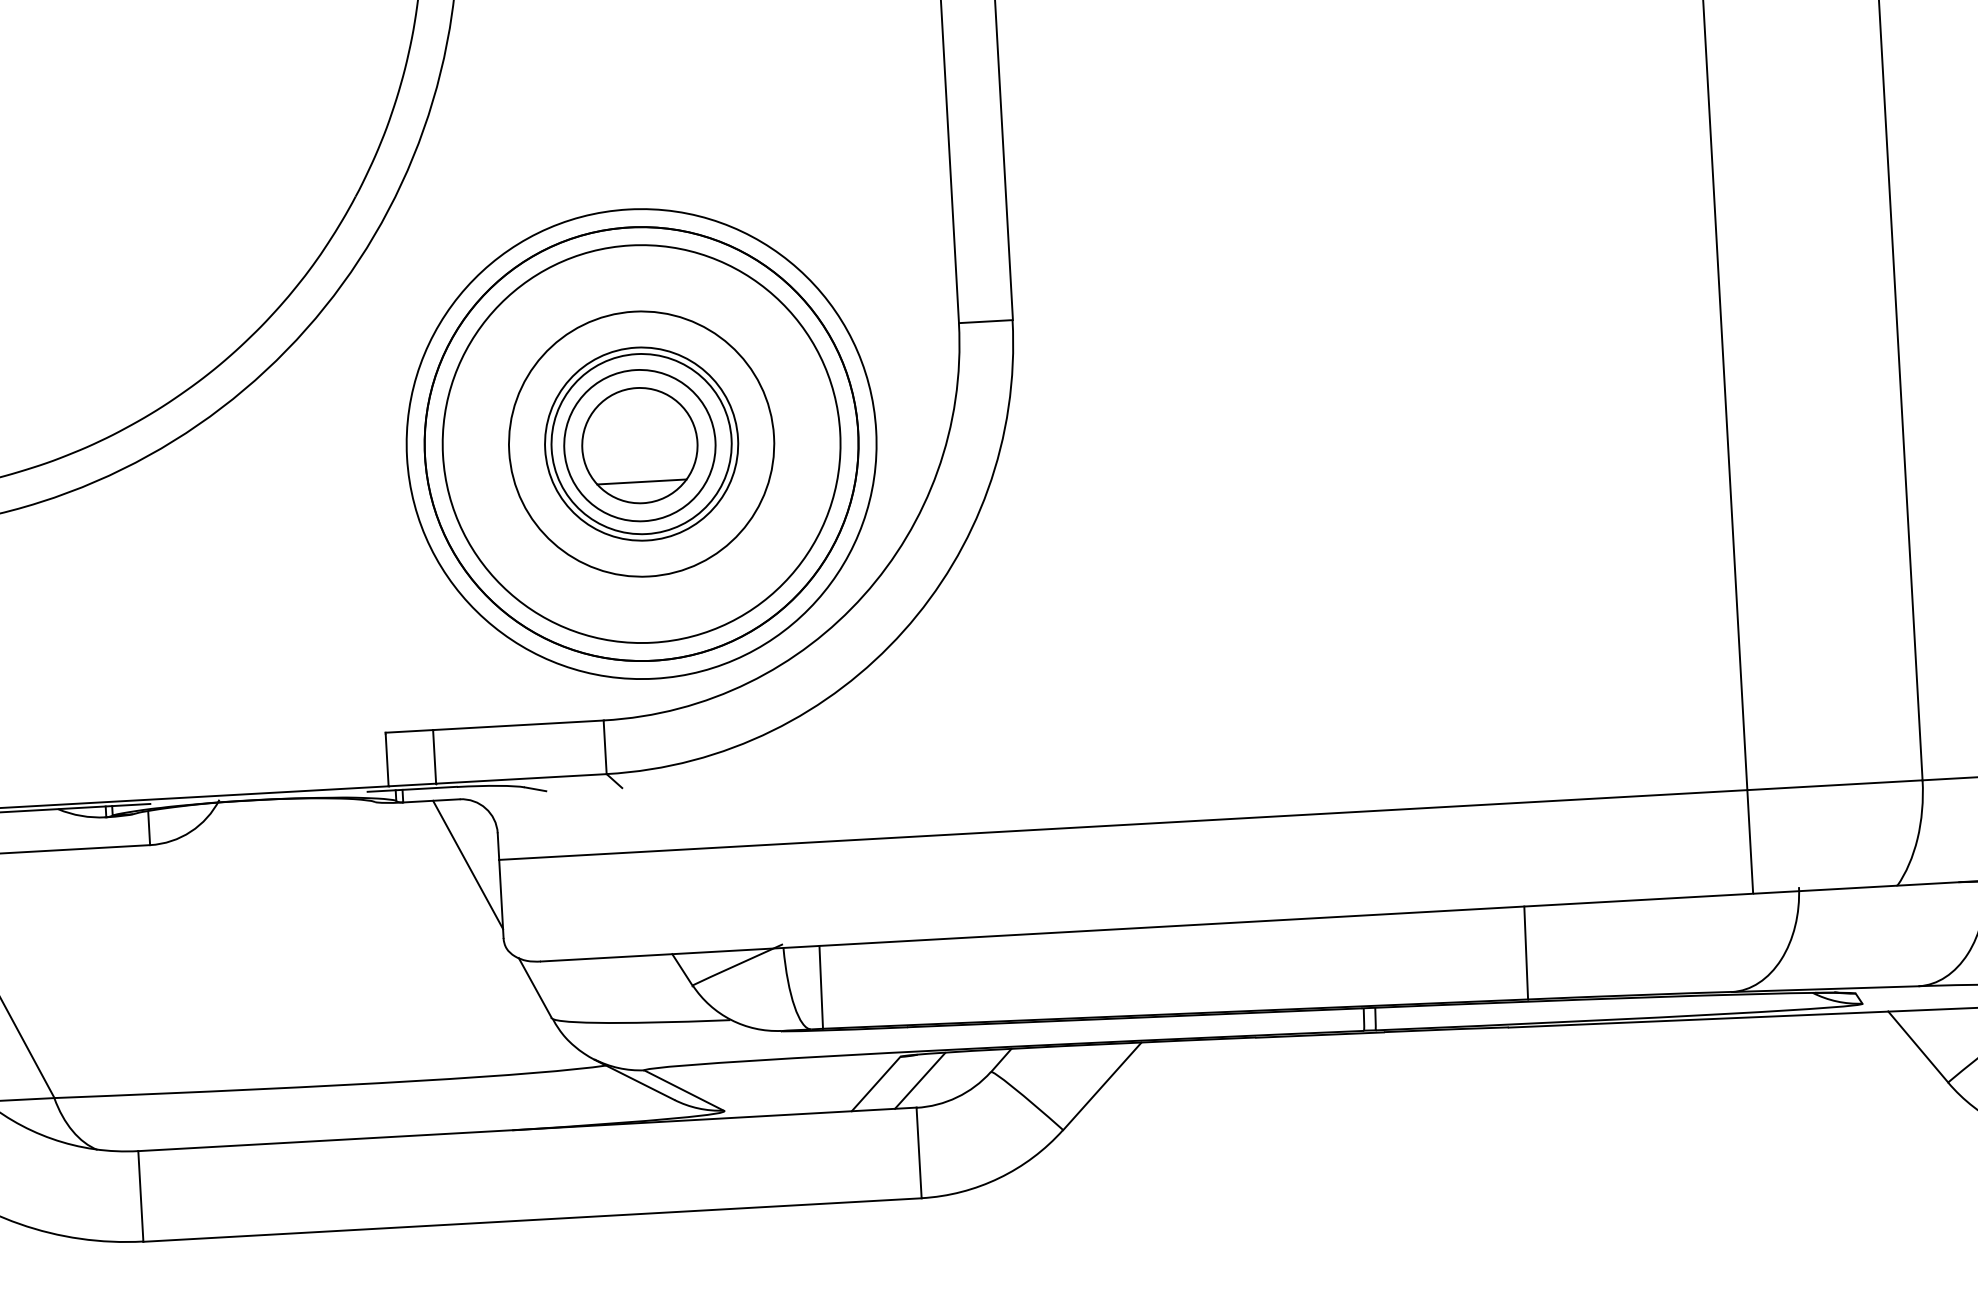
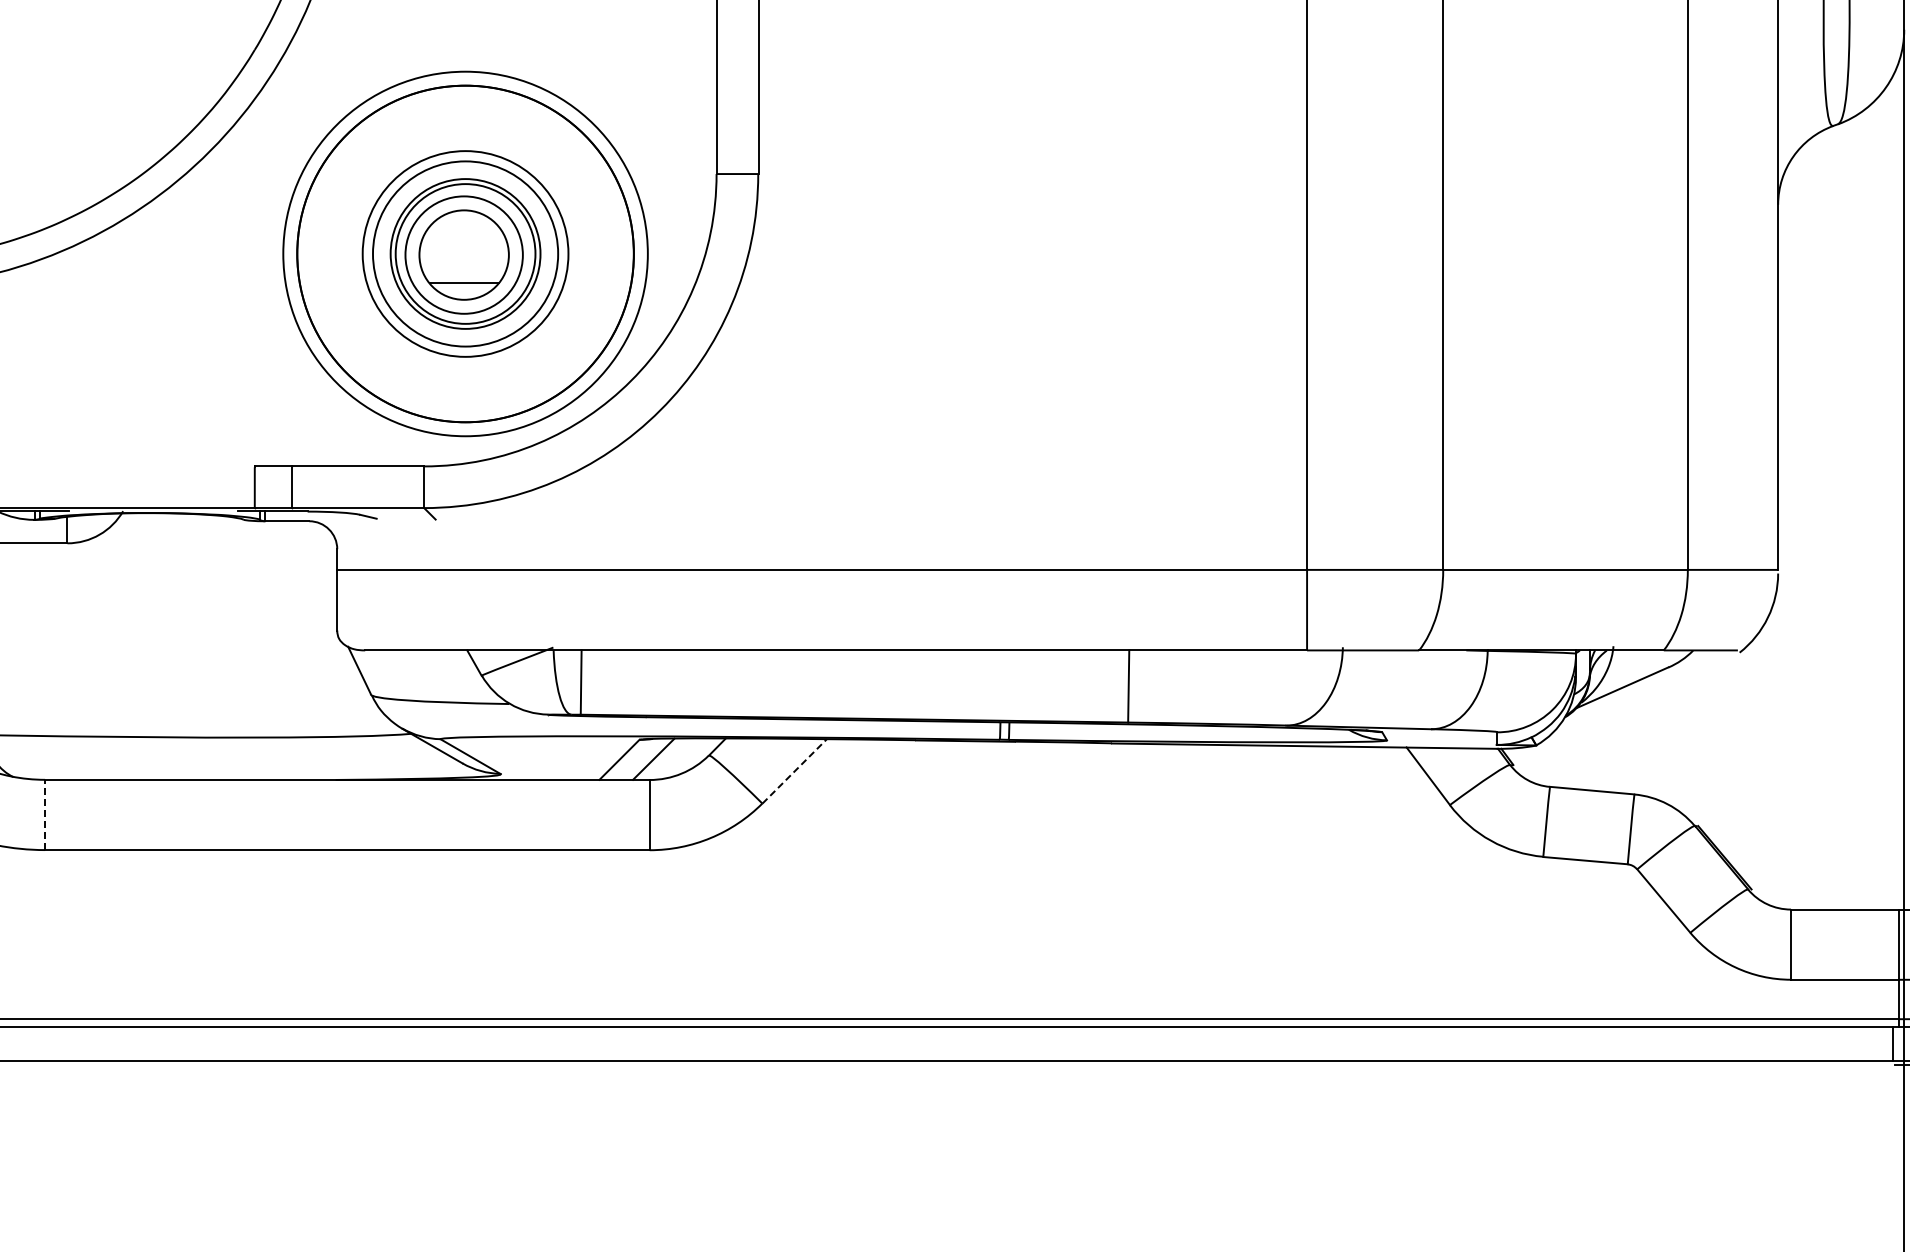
circle: (641, 443) -> (465, 253), size x0.6
line: (467, 865) -> (312, 572), removed
line: (1102, 1086) -> (794, 771), solid -> dashed
line: (141, 1195) -> (45, 814), solid -> dashed

